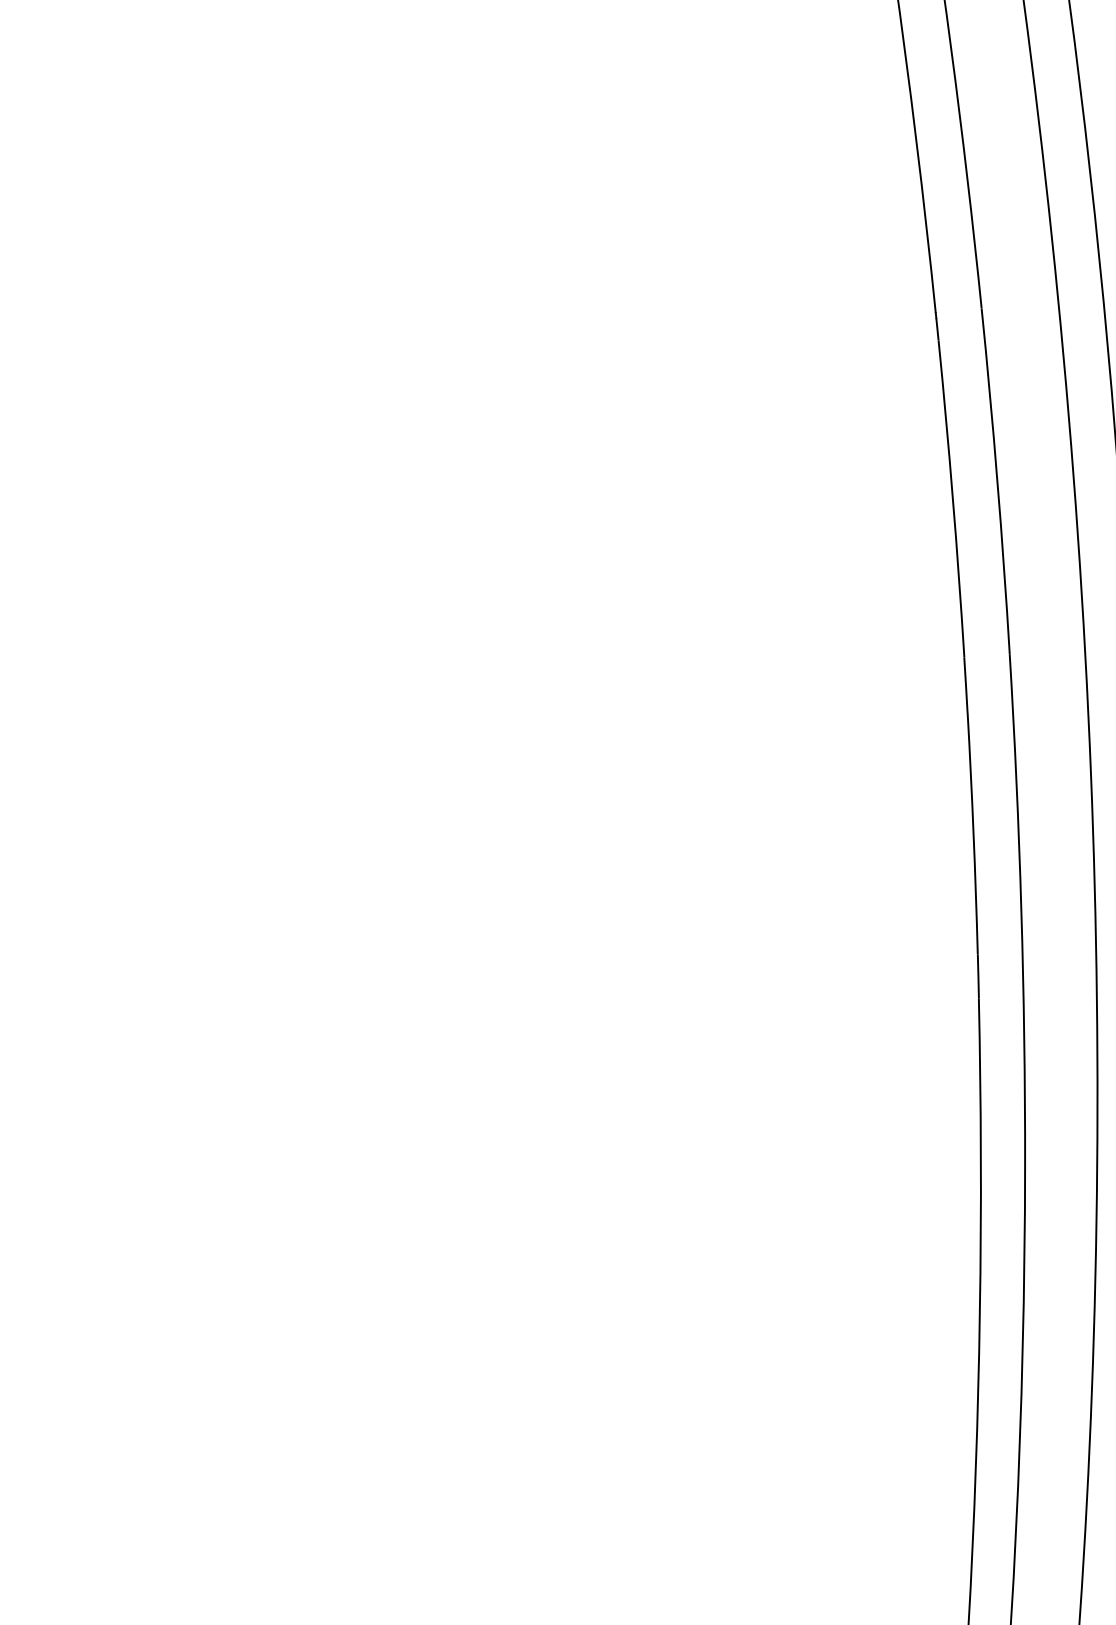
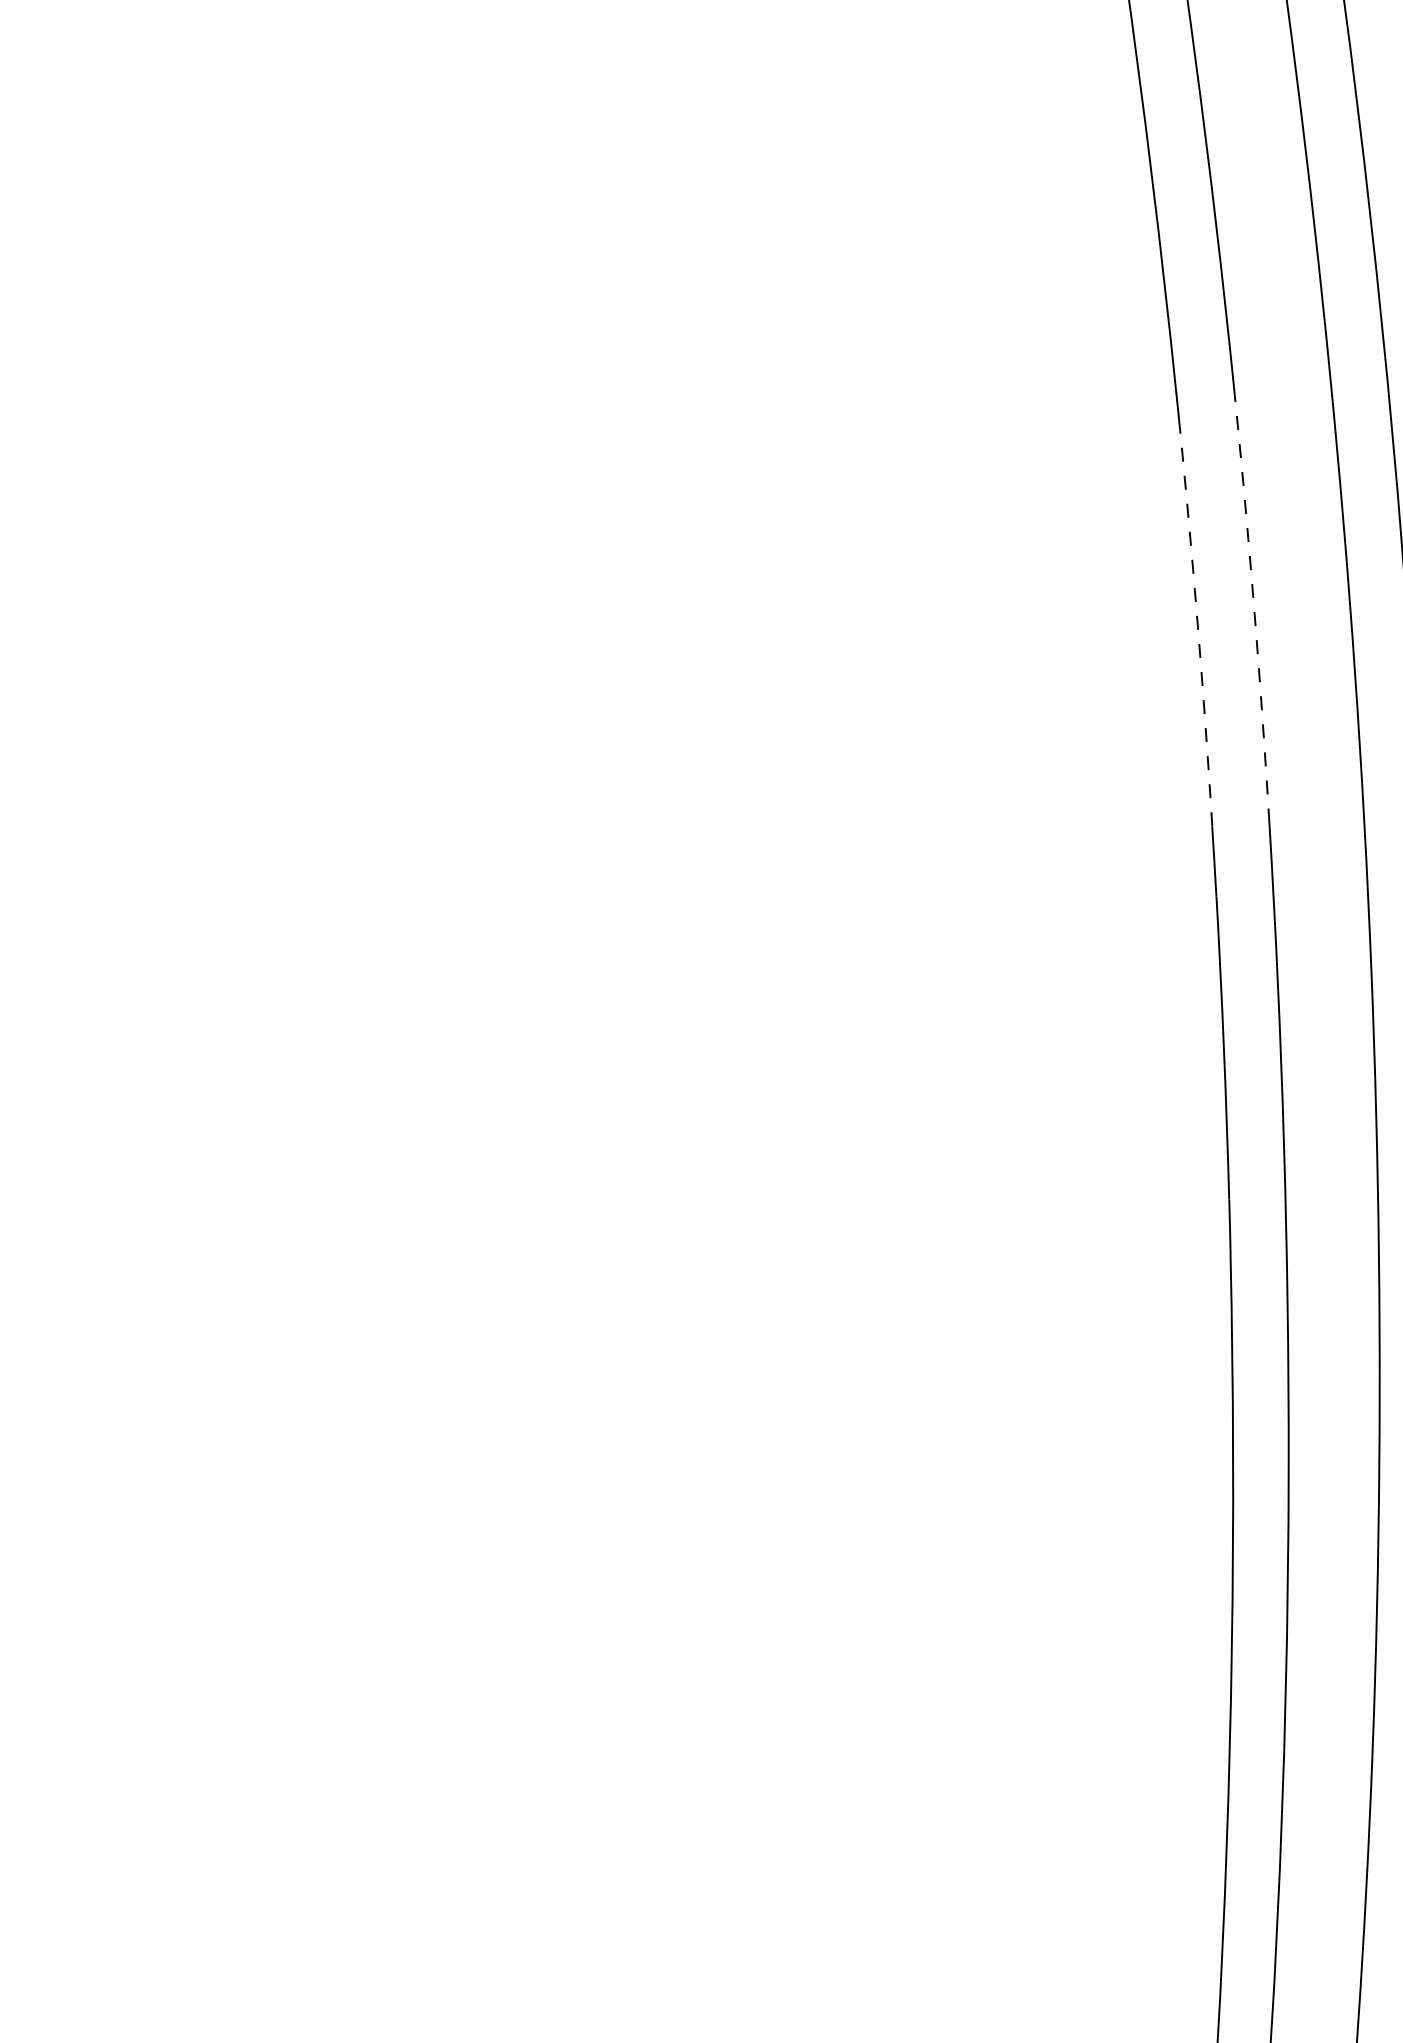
arc: (997, 481) -> (1253, 605), solid -> dashed
arc: (952, 498) -> (1197, 626), solid -> dashed

